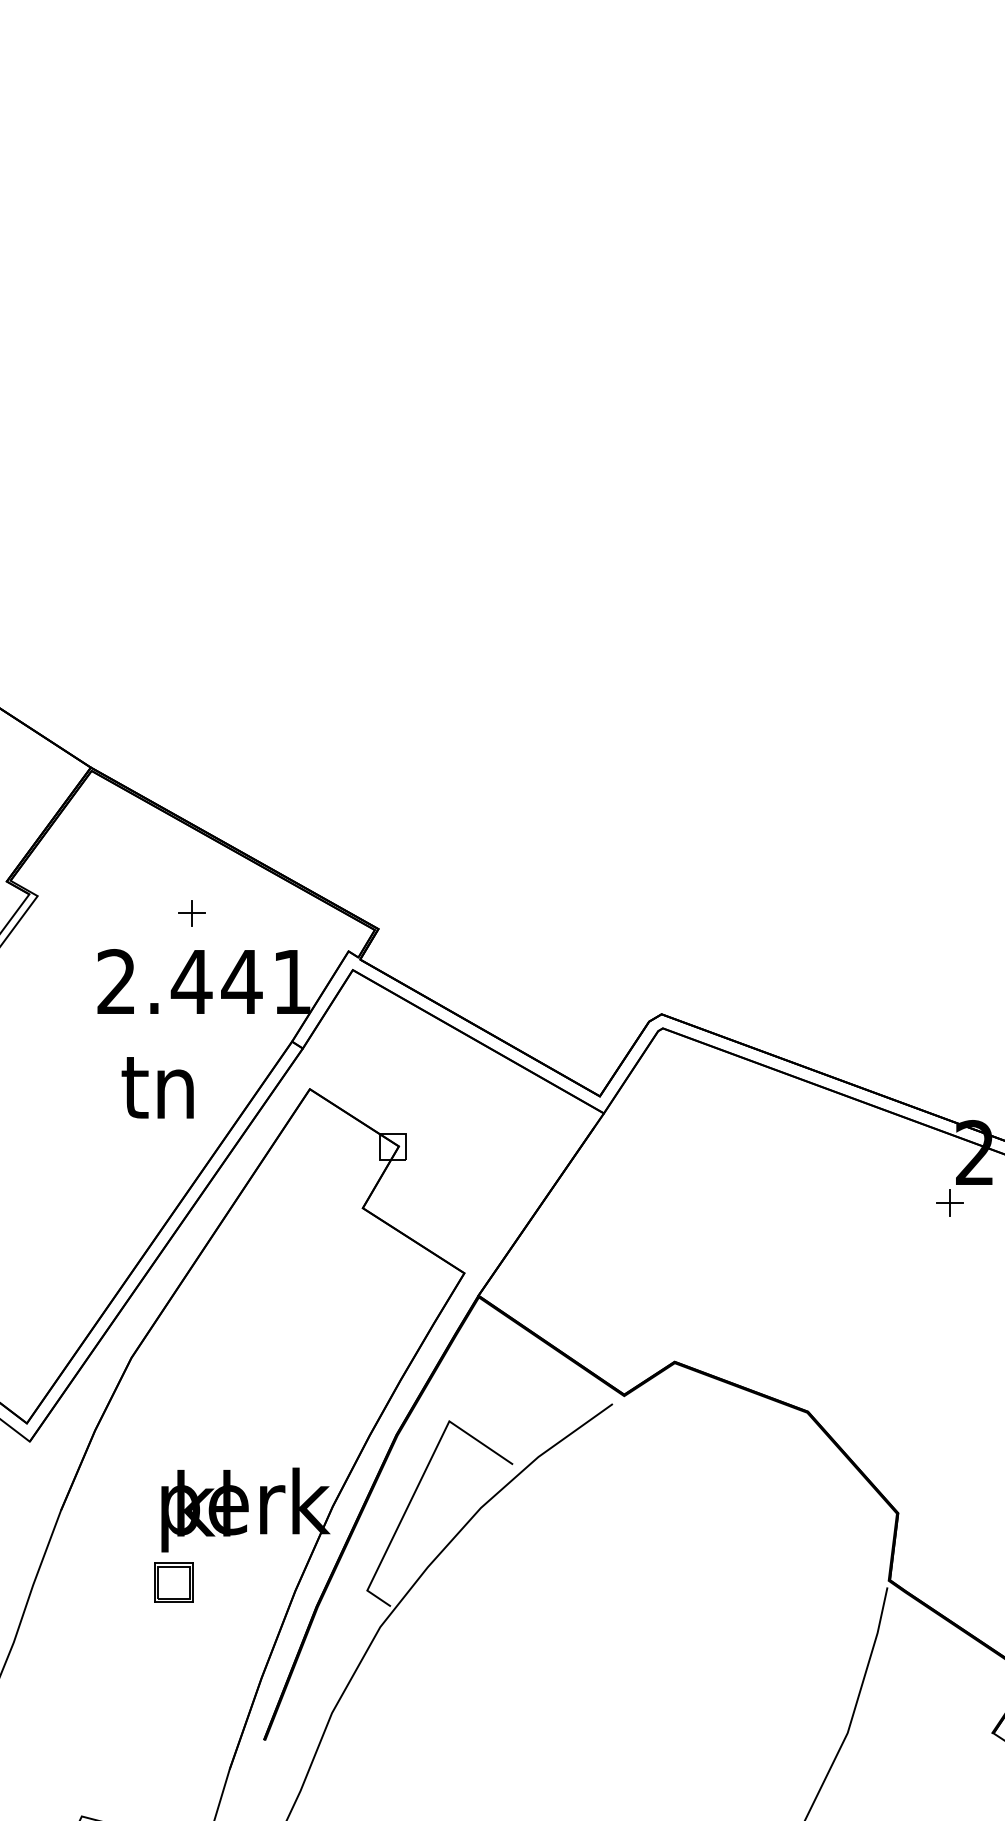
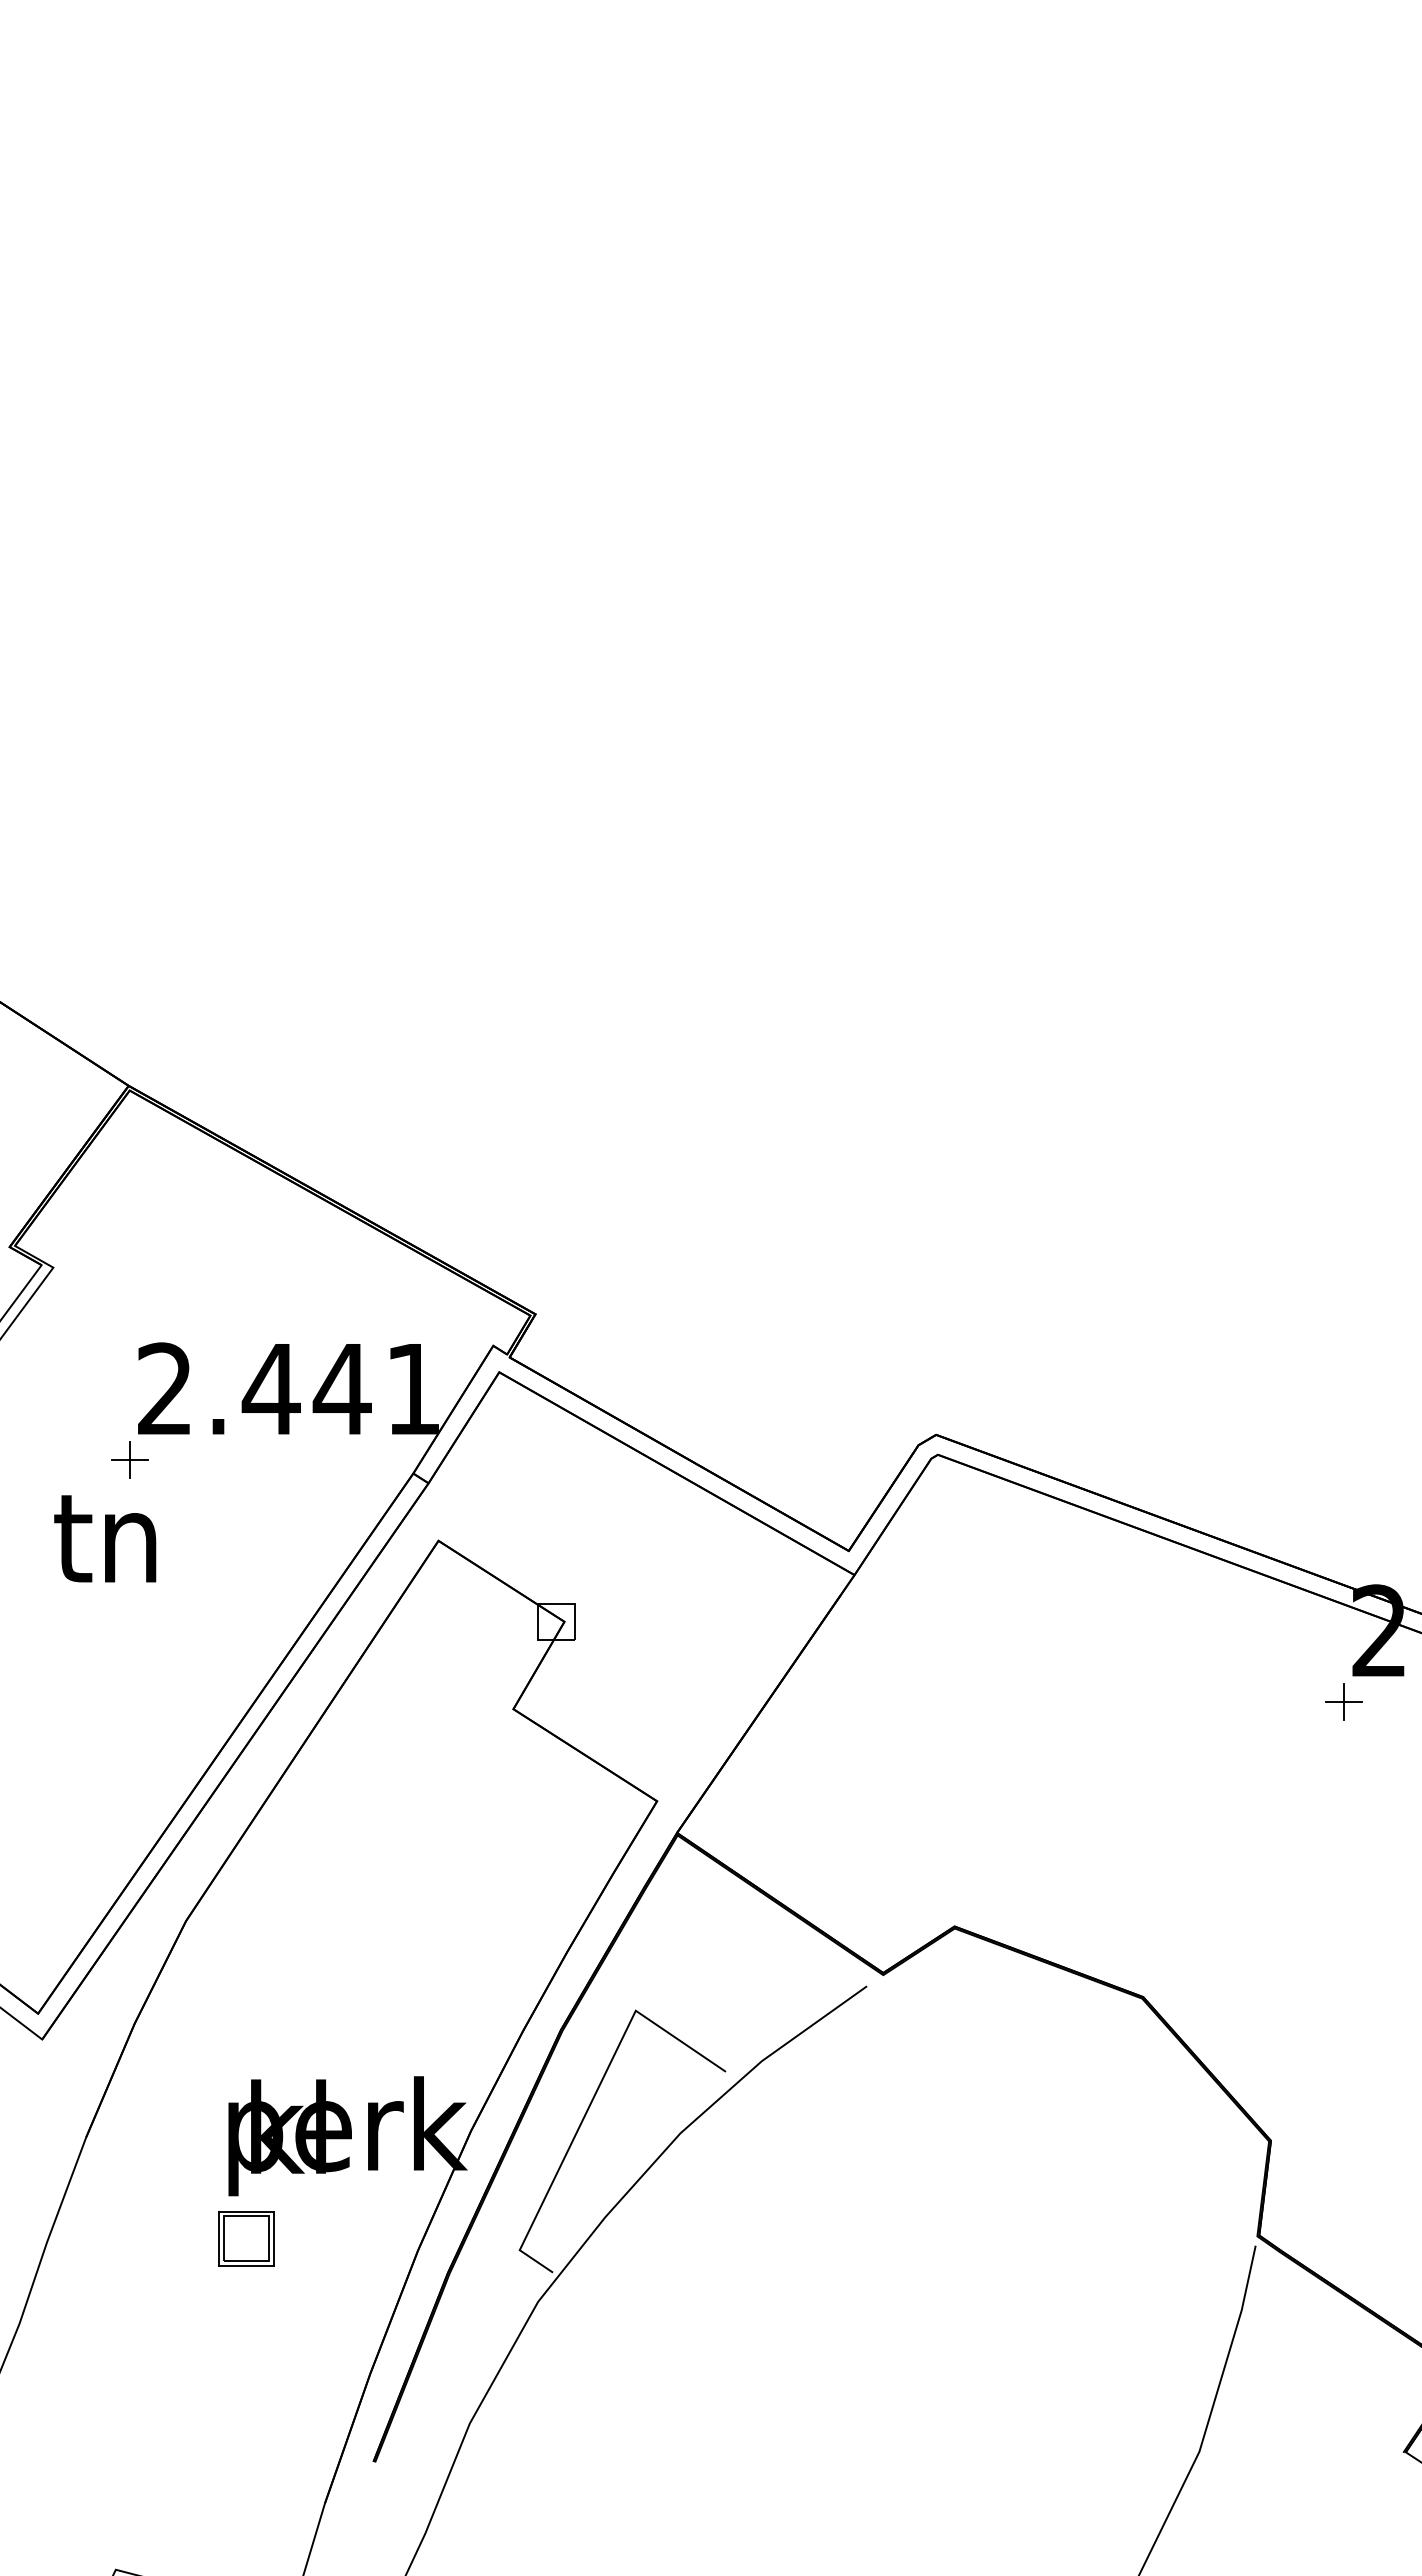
part: (191, 912) -> (129, 1459), moved
text: (157, 1087) -> (105, 1538), moved

